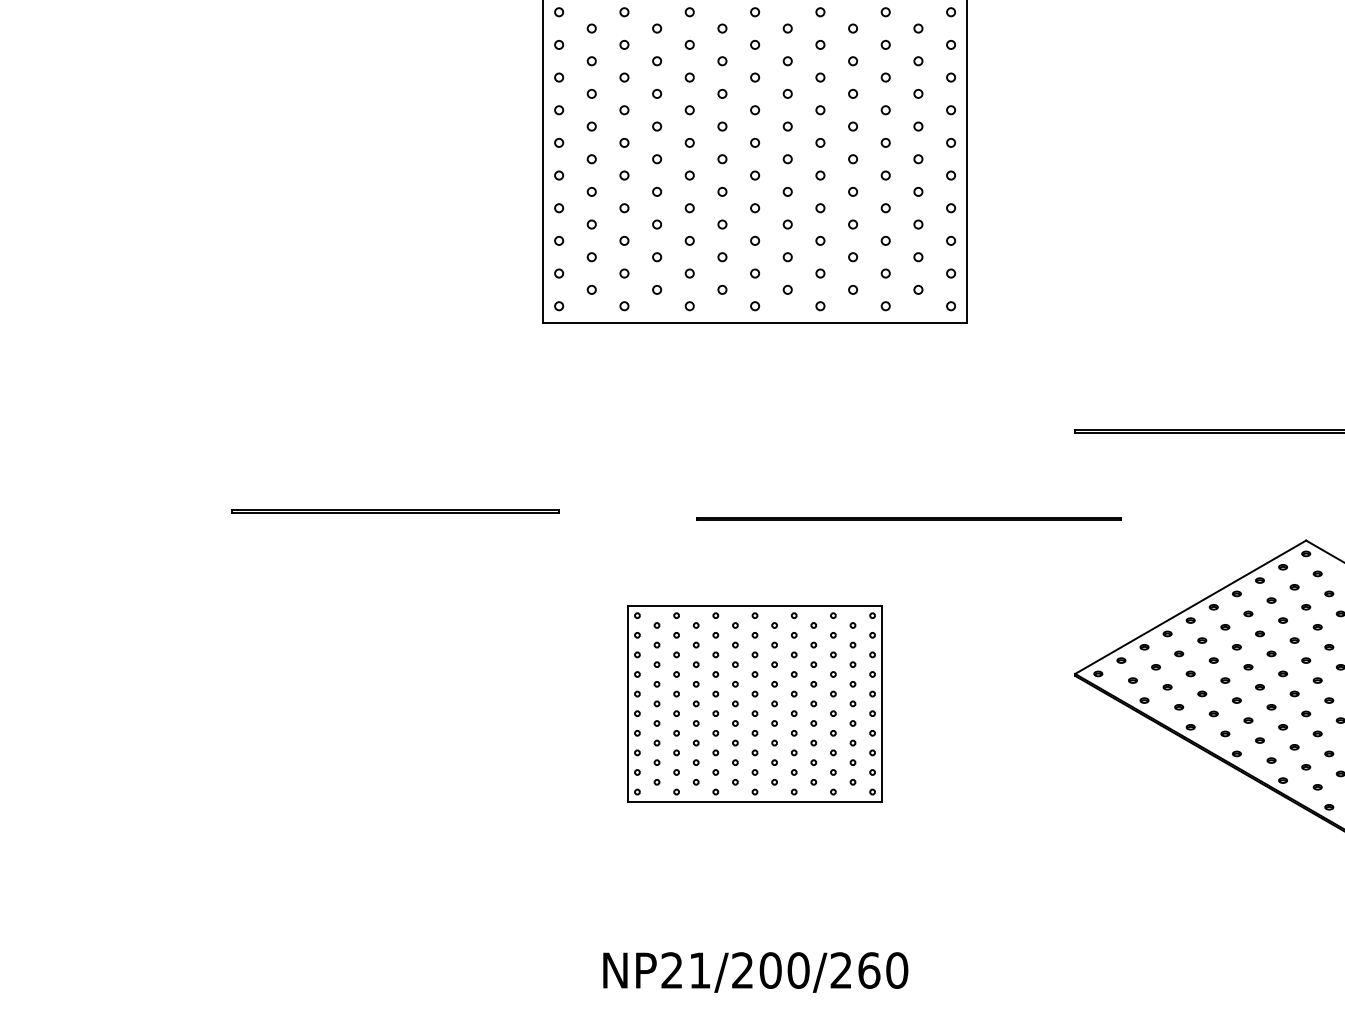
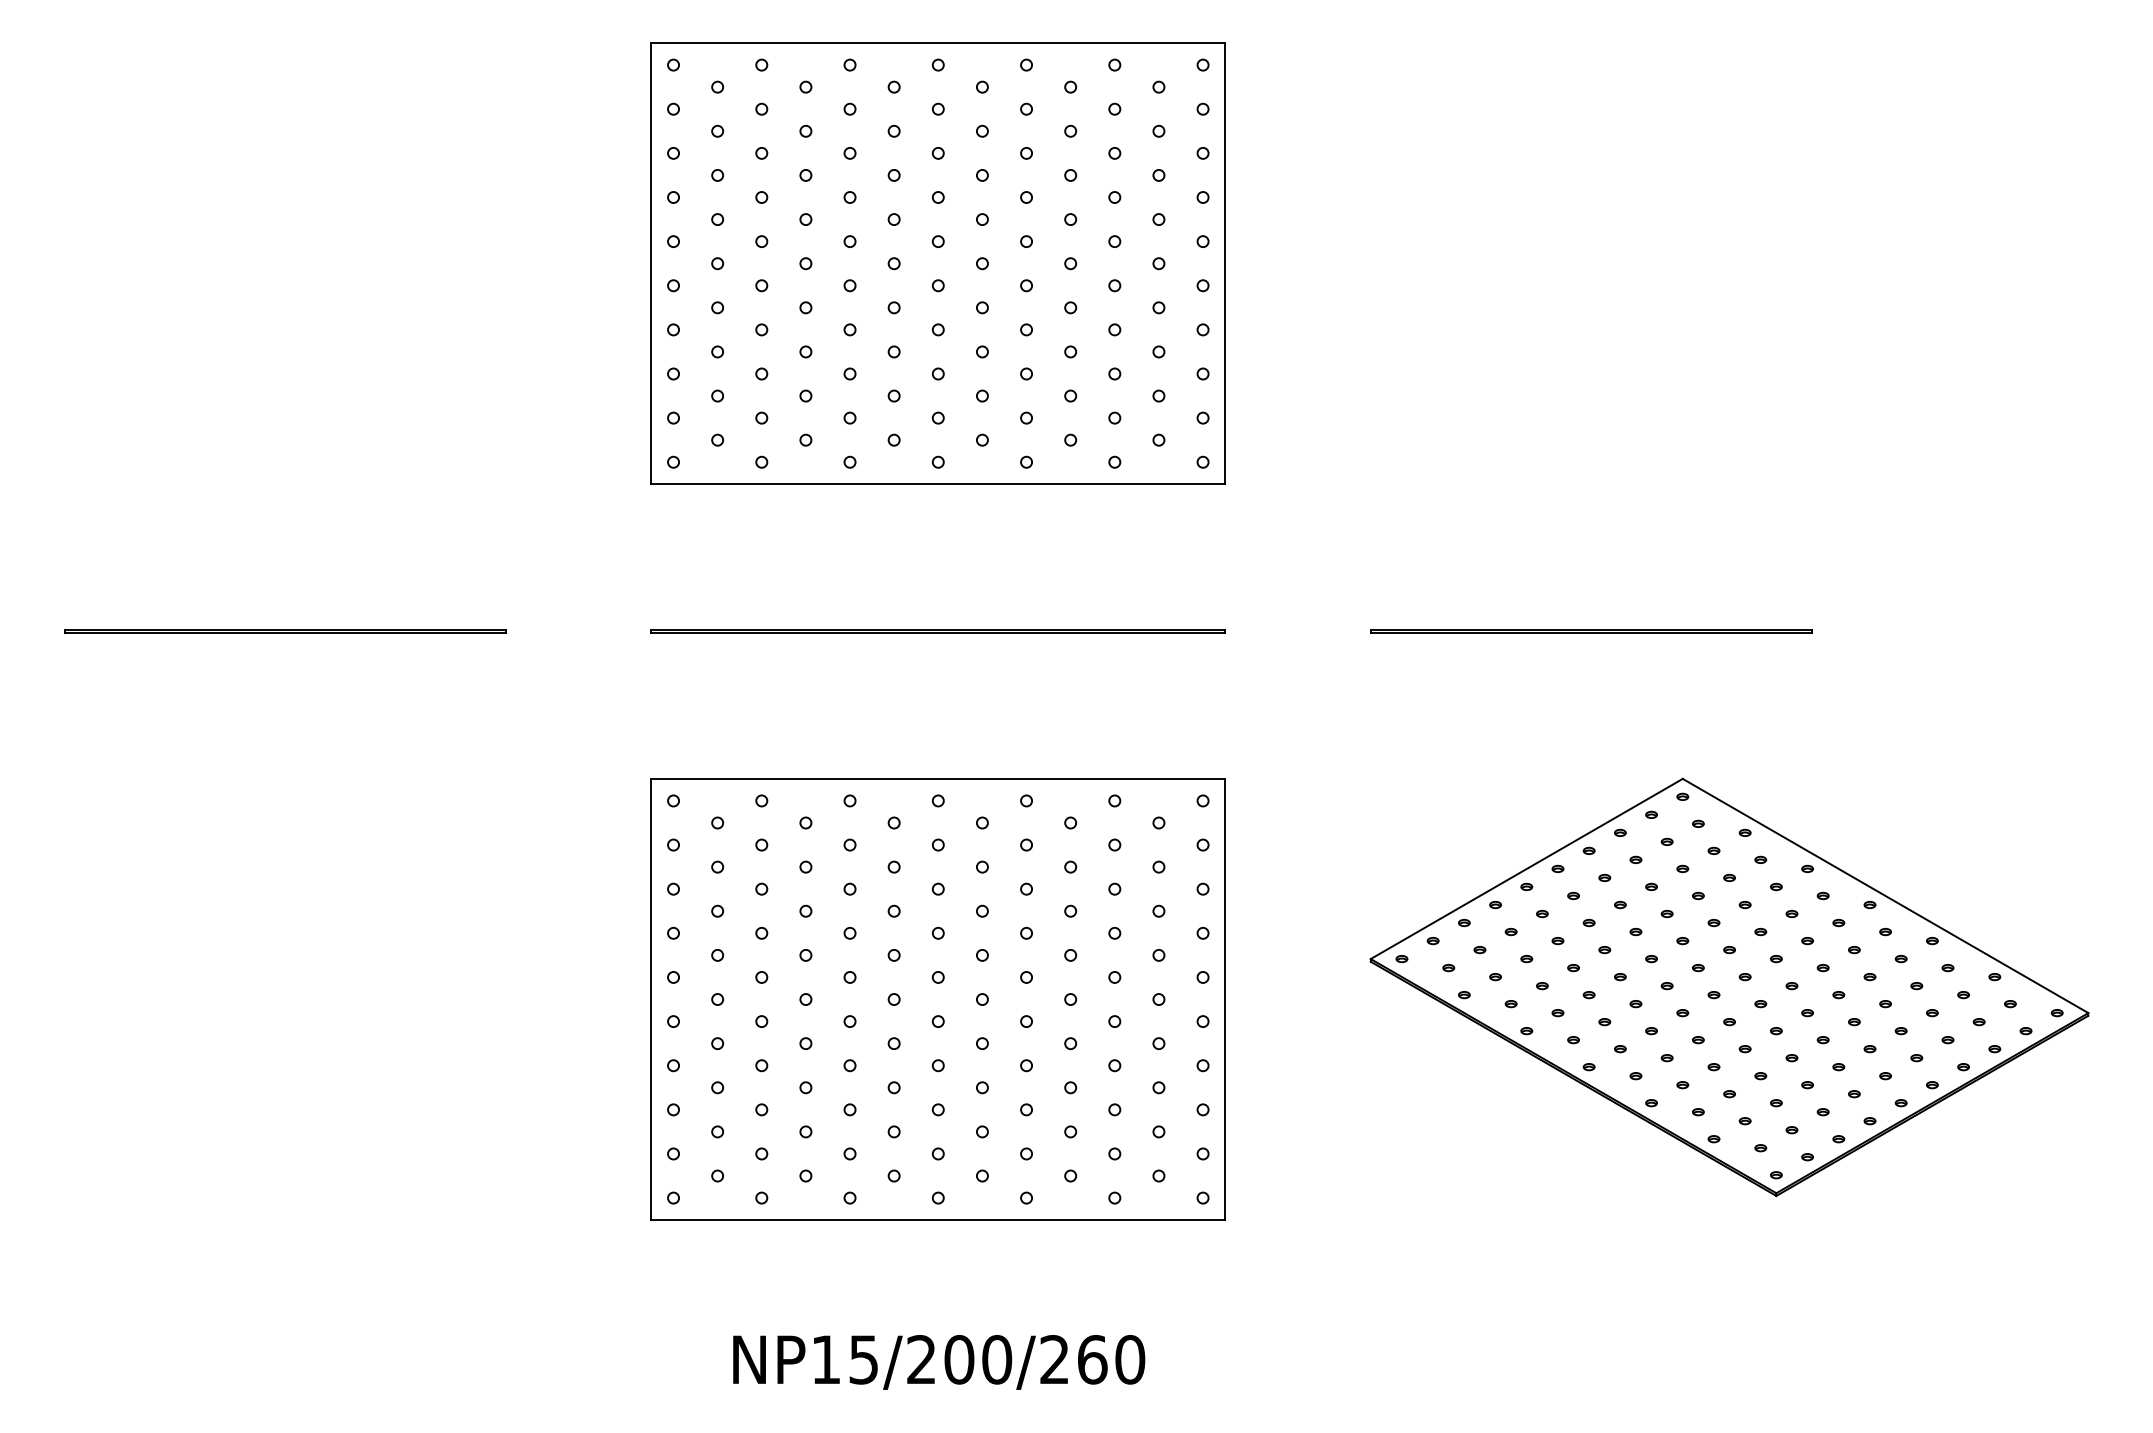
line: (395, 510) -> (285, 630), moved
line: (908, 518) -> (937, 630), moved
part: (754, 703) -> (937, 999), size x1.67
text: (685, 970) -> (844, 1359), NP21/200/260 -> NP15/200/260

